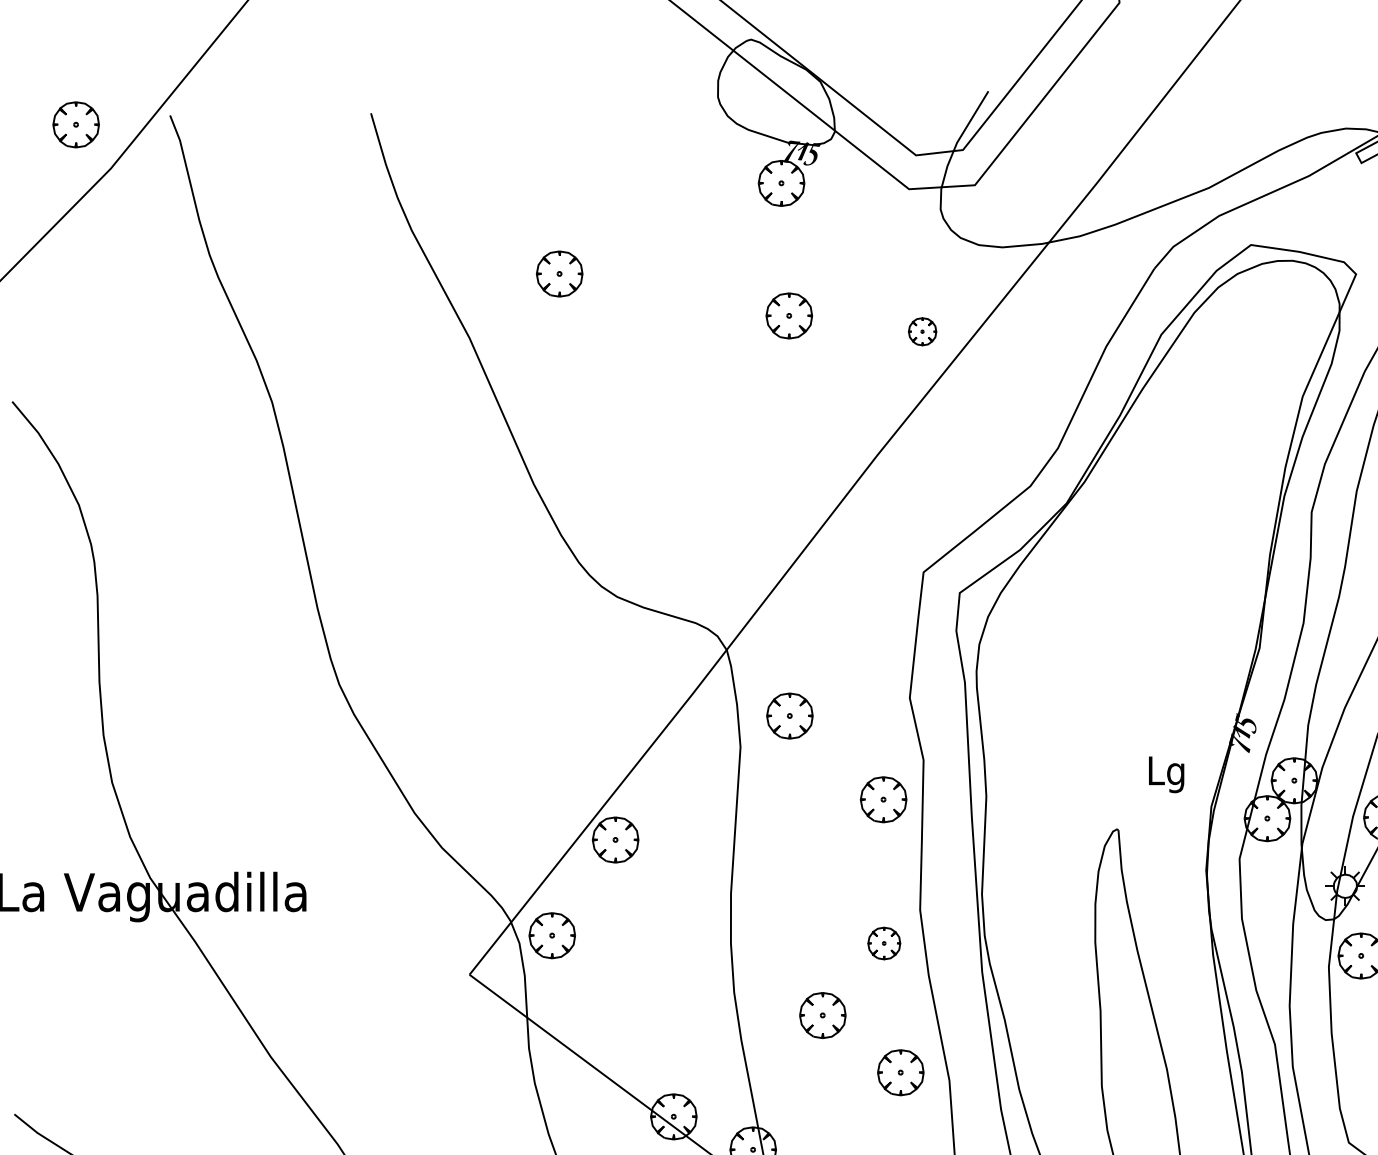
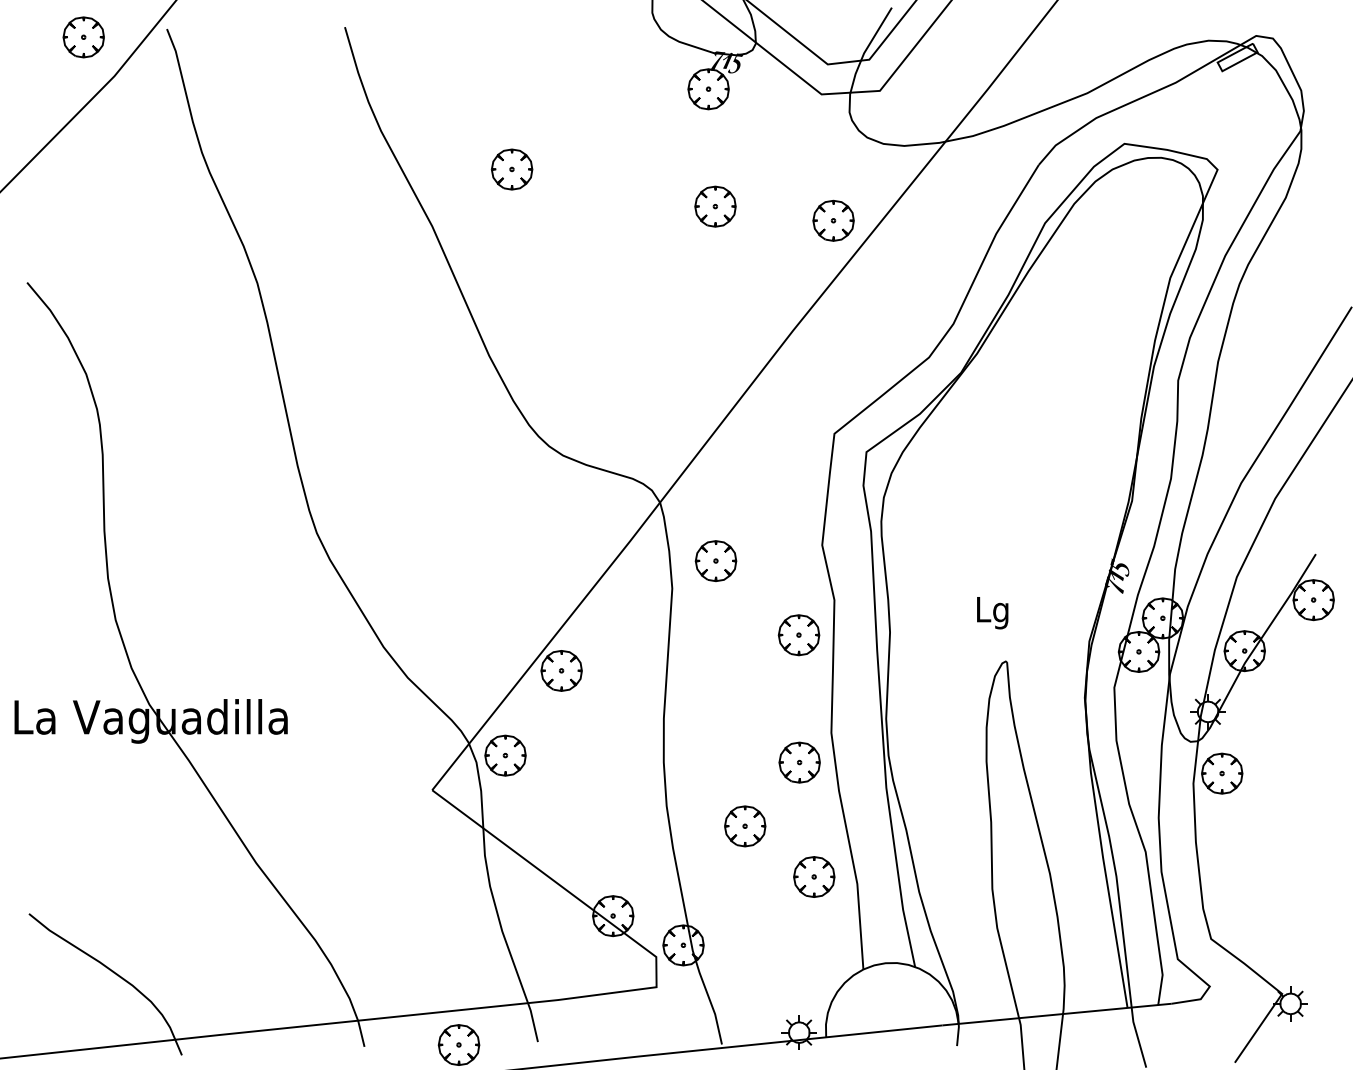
part: (922, 331) -> (833, 220), size x1.67
text: (1166, 775) -> (992, 613), moved
part: (884, 943) -> (799, 762), size x1.43

